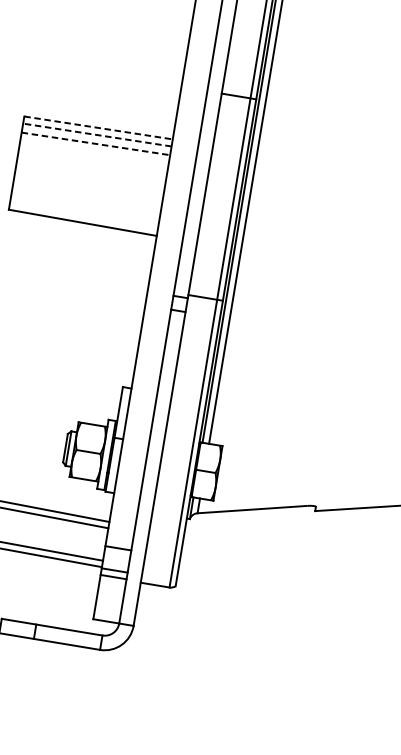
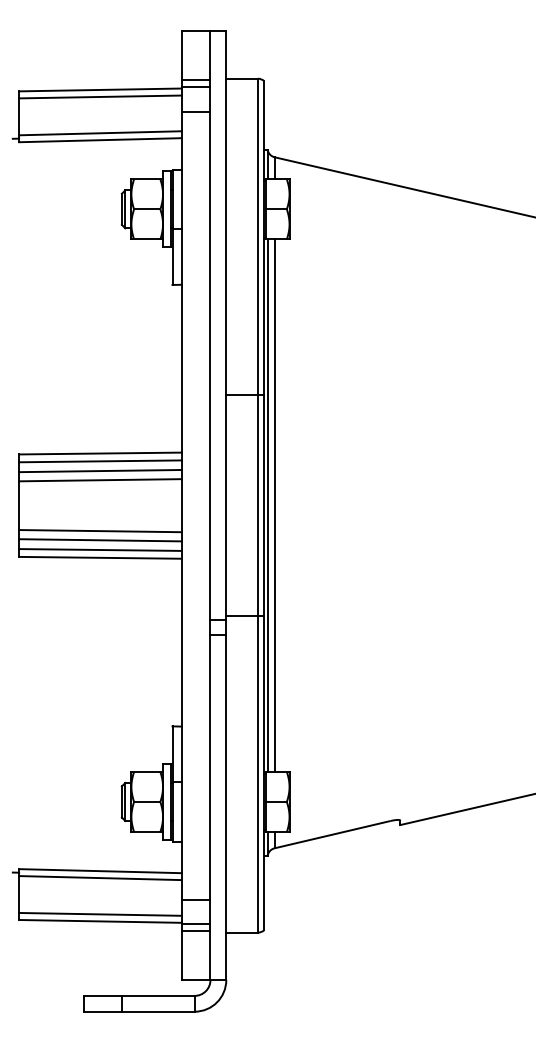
line: (99, 128) -> (101, 453), dashed -> solid
line: (97, 135) -> (100, 461), dashed -> solid
line: (96, 144) -> (101, 471), dashed -> solid
line: (94, 152) -> (100, 480), added
line: (86, 198) -> (100, 531), added
line: (85, 207) -> (100, 540), added
line: (84, 215) -> (100, 549), added

